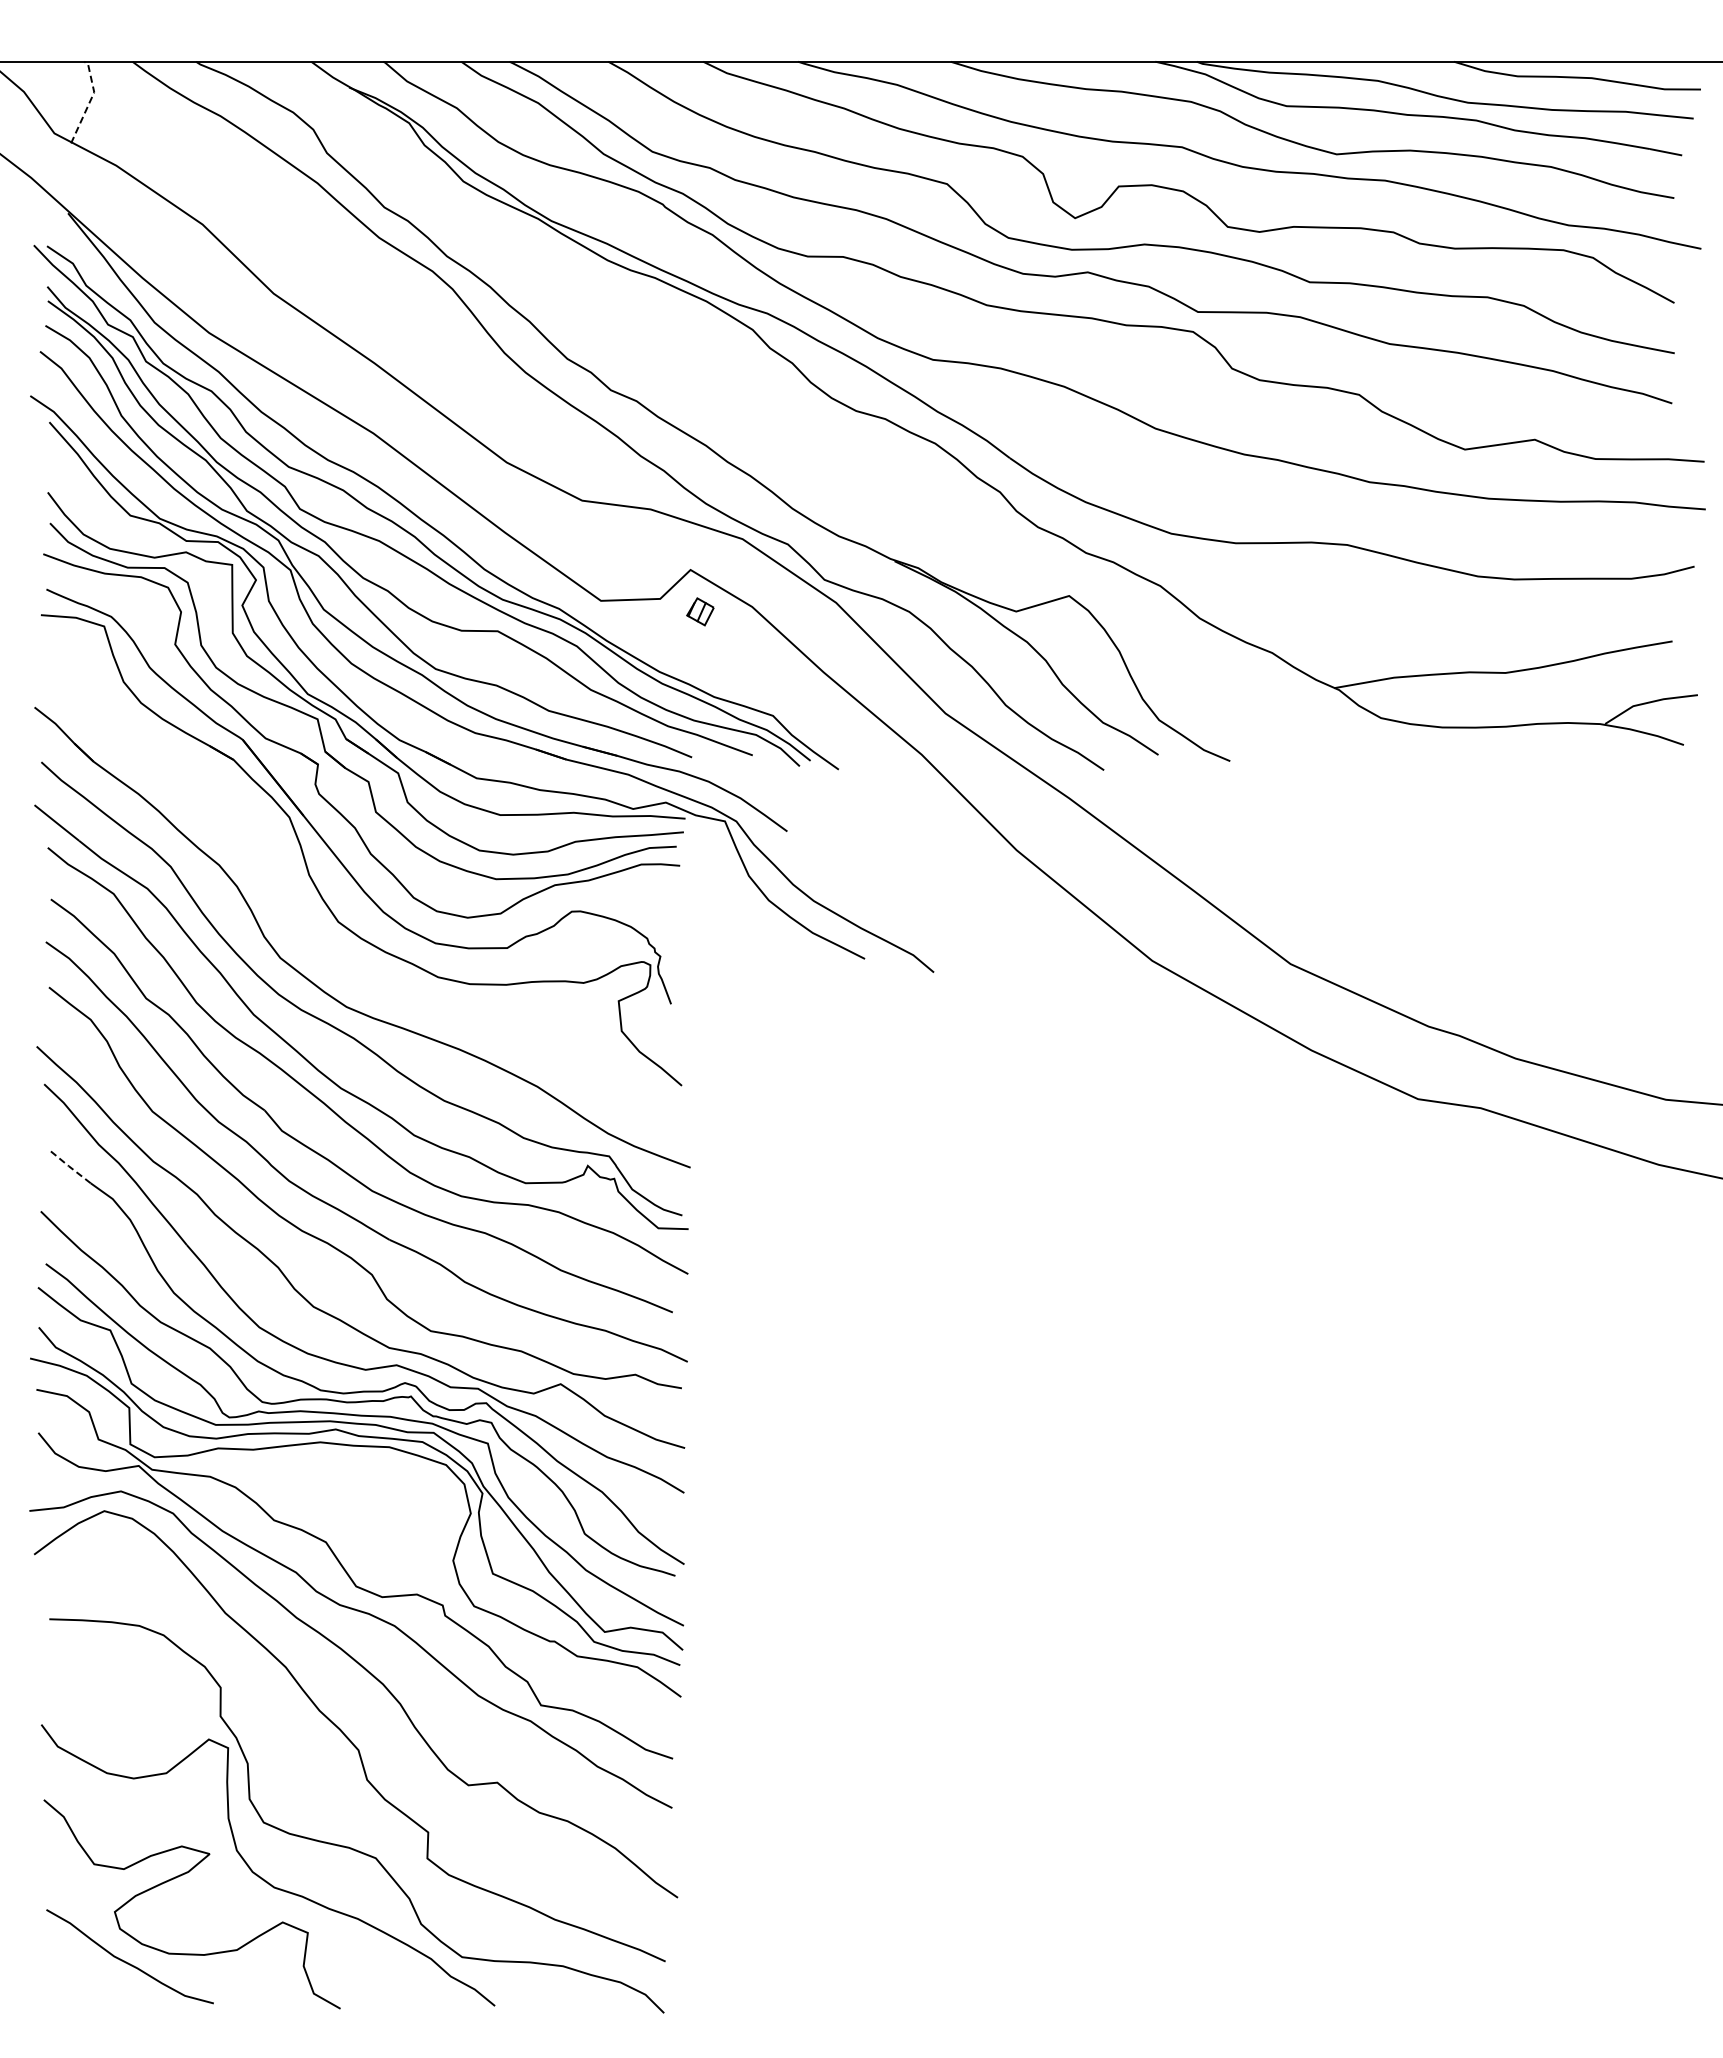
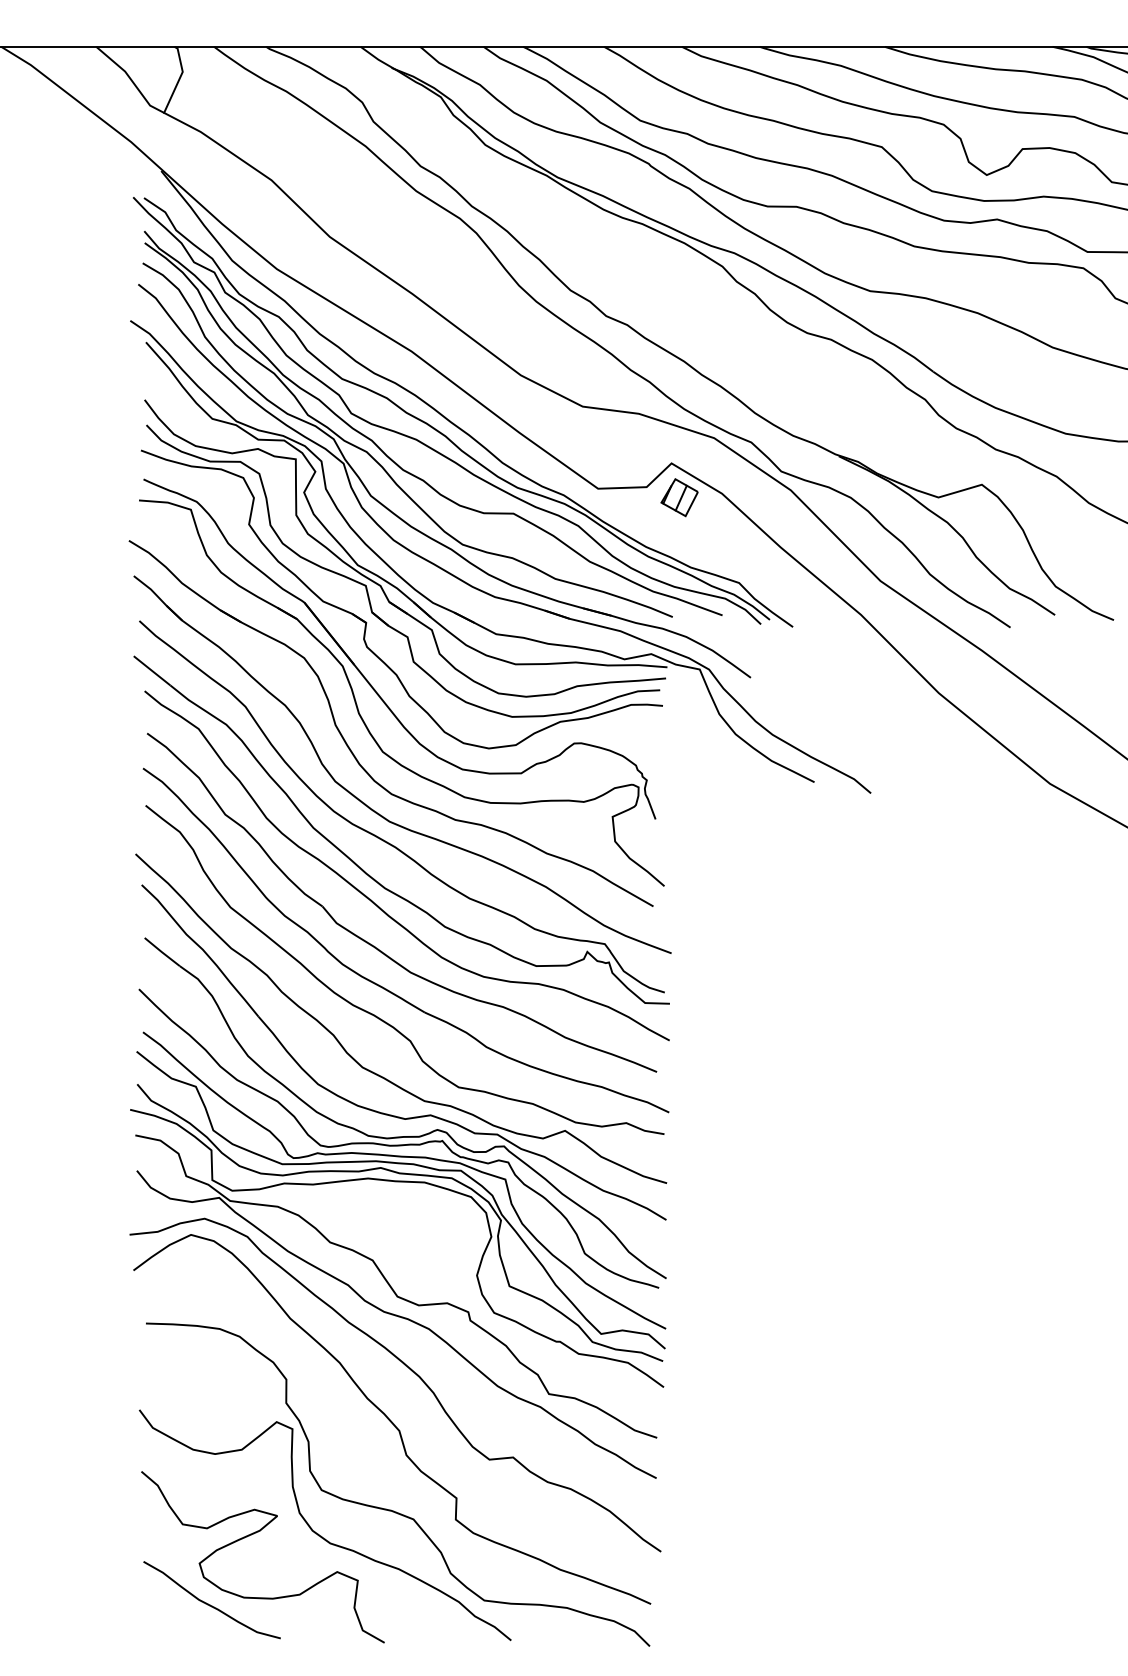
line: (90, 101) -> (179, 79), dashed -> solid
part: (700, 611) -> (679, 497), size x1.67
part: (297, 915) -> (349, 746), added
line: (68, 1166) -> (161, 952), dashed -> solid

